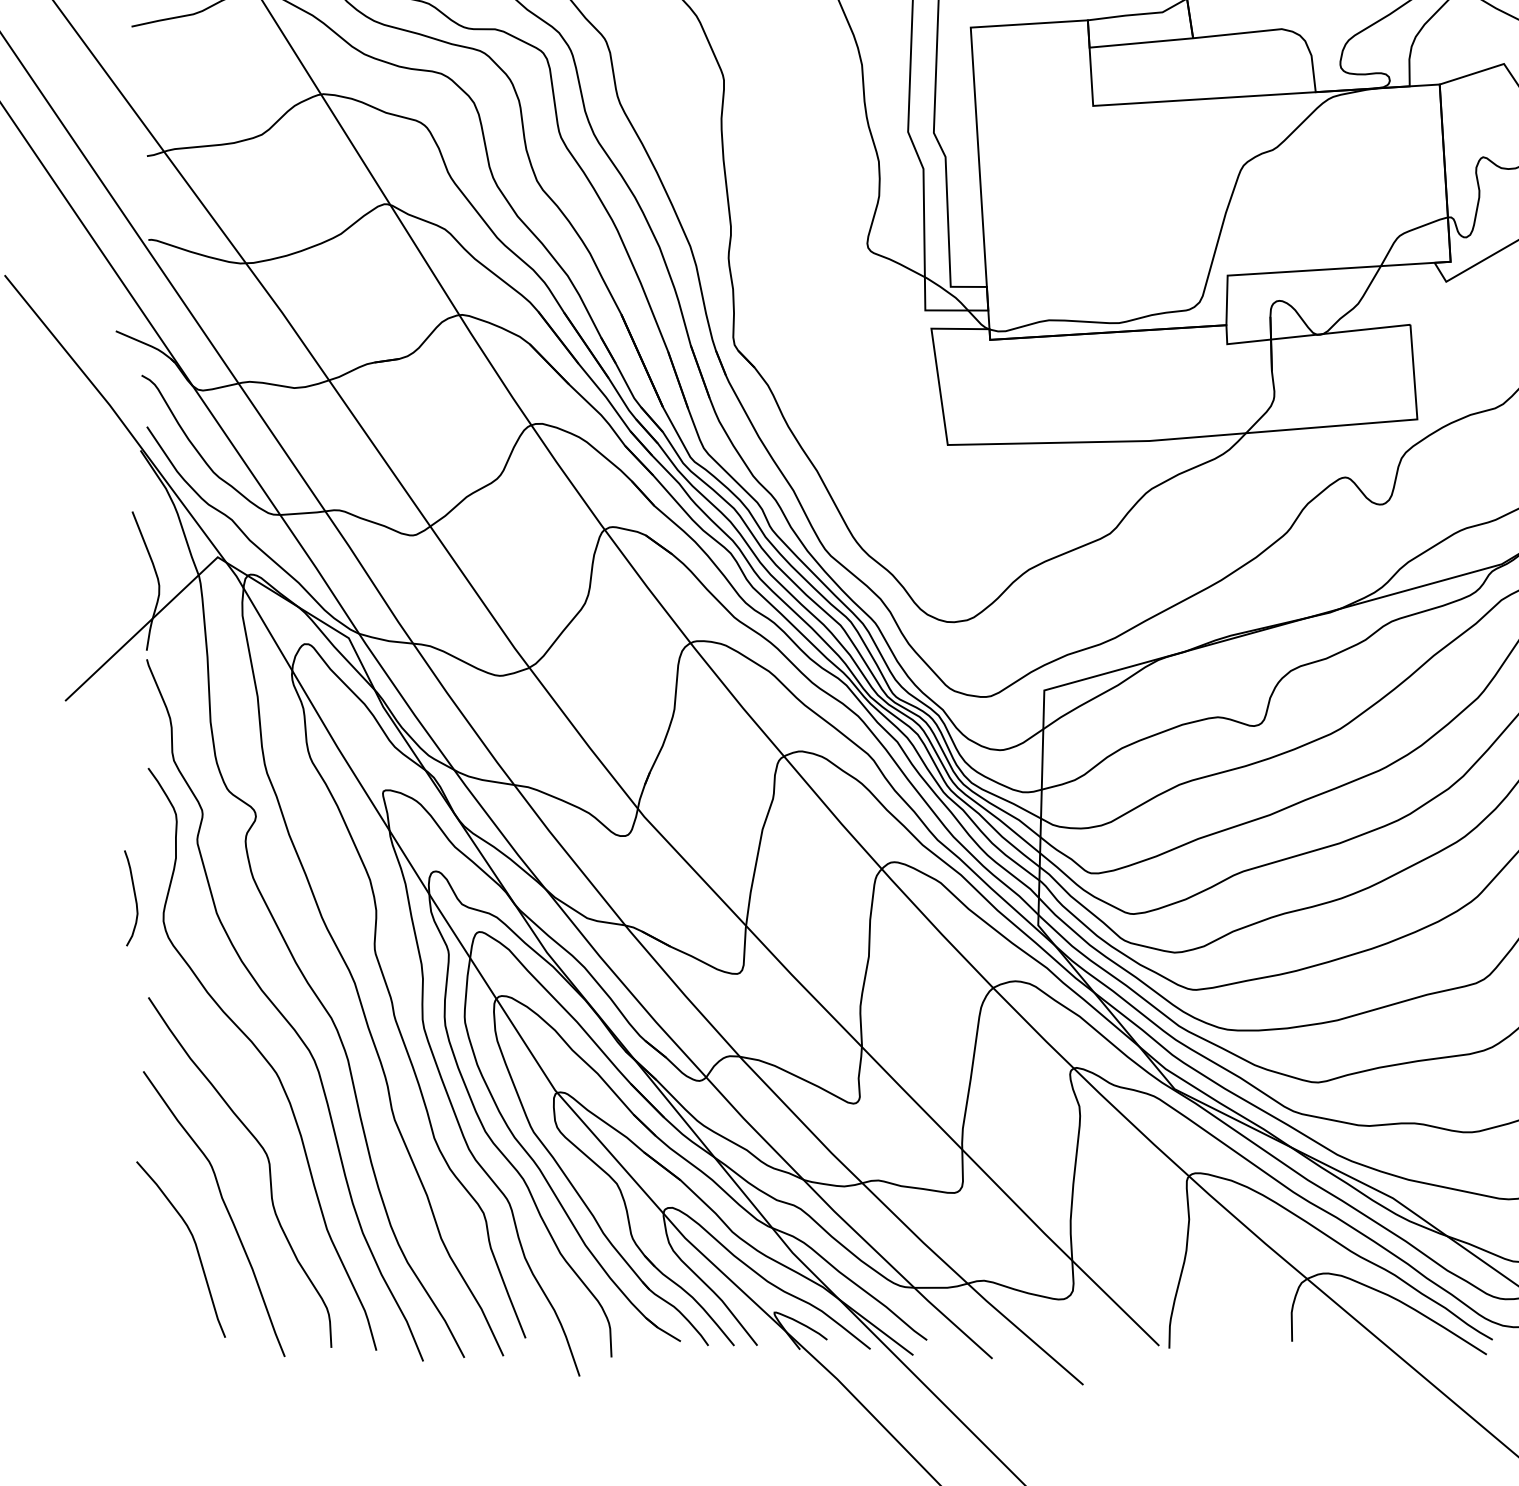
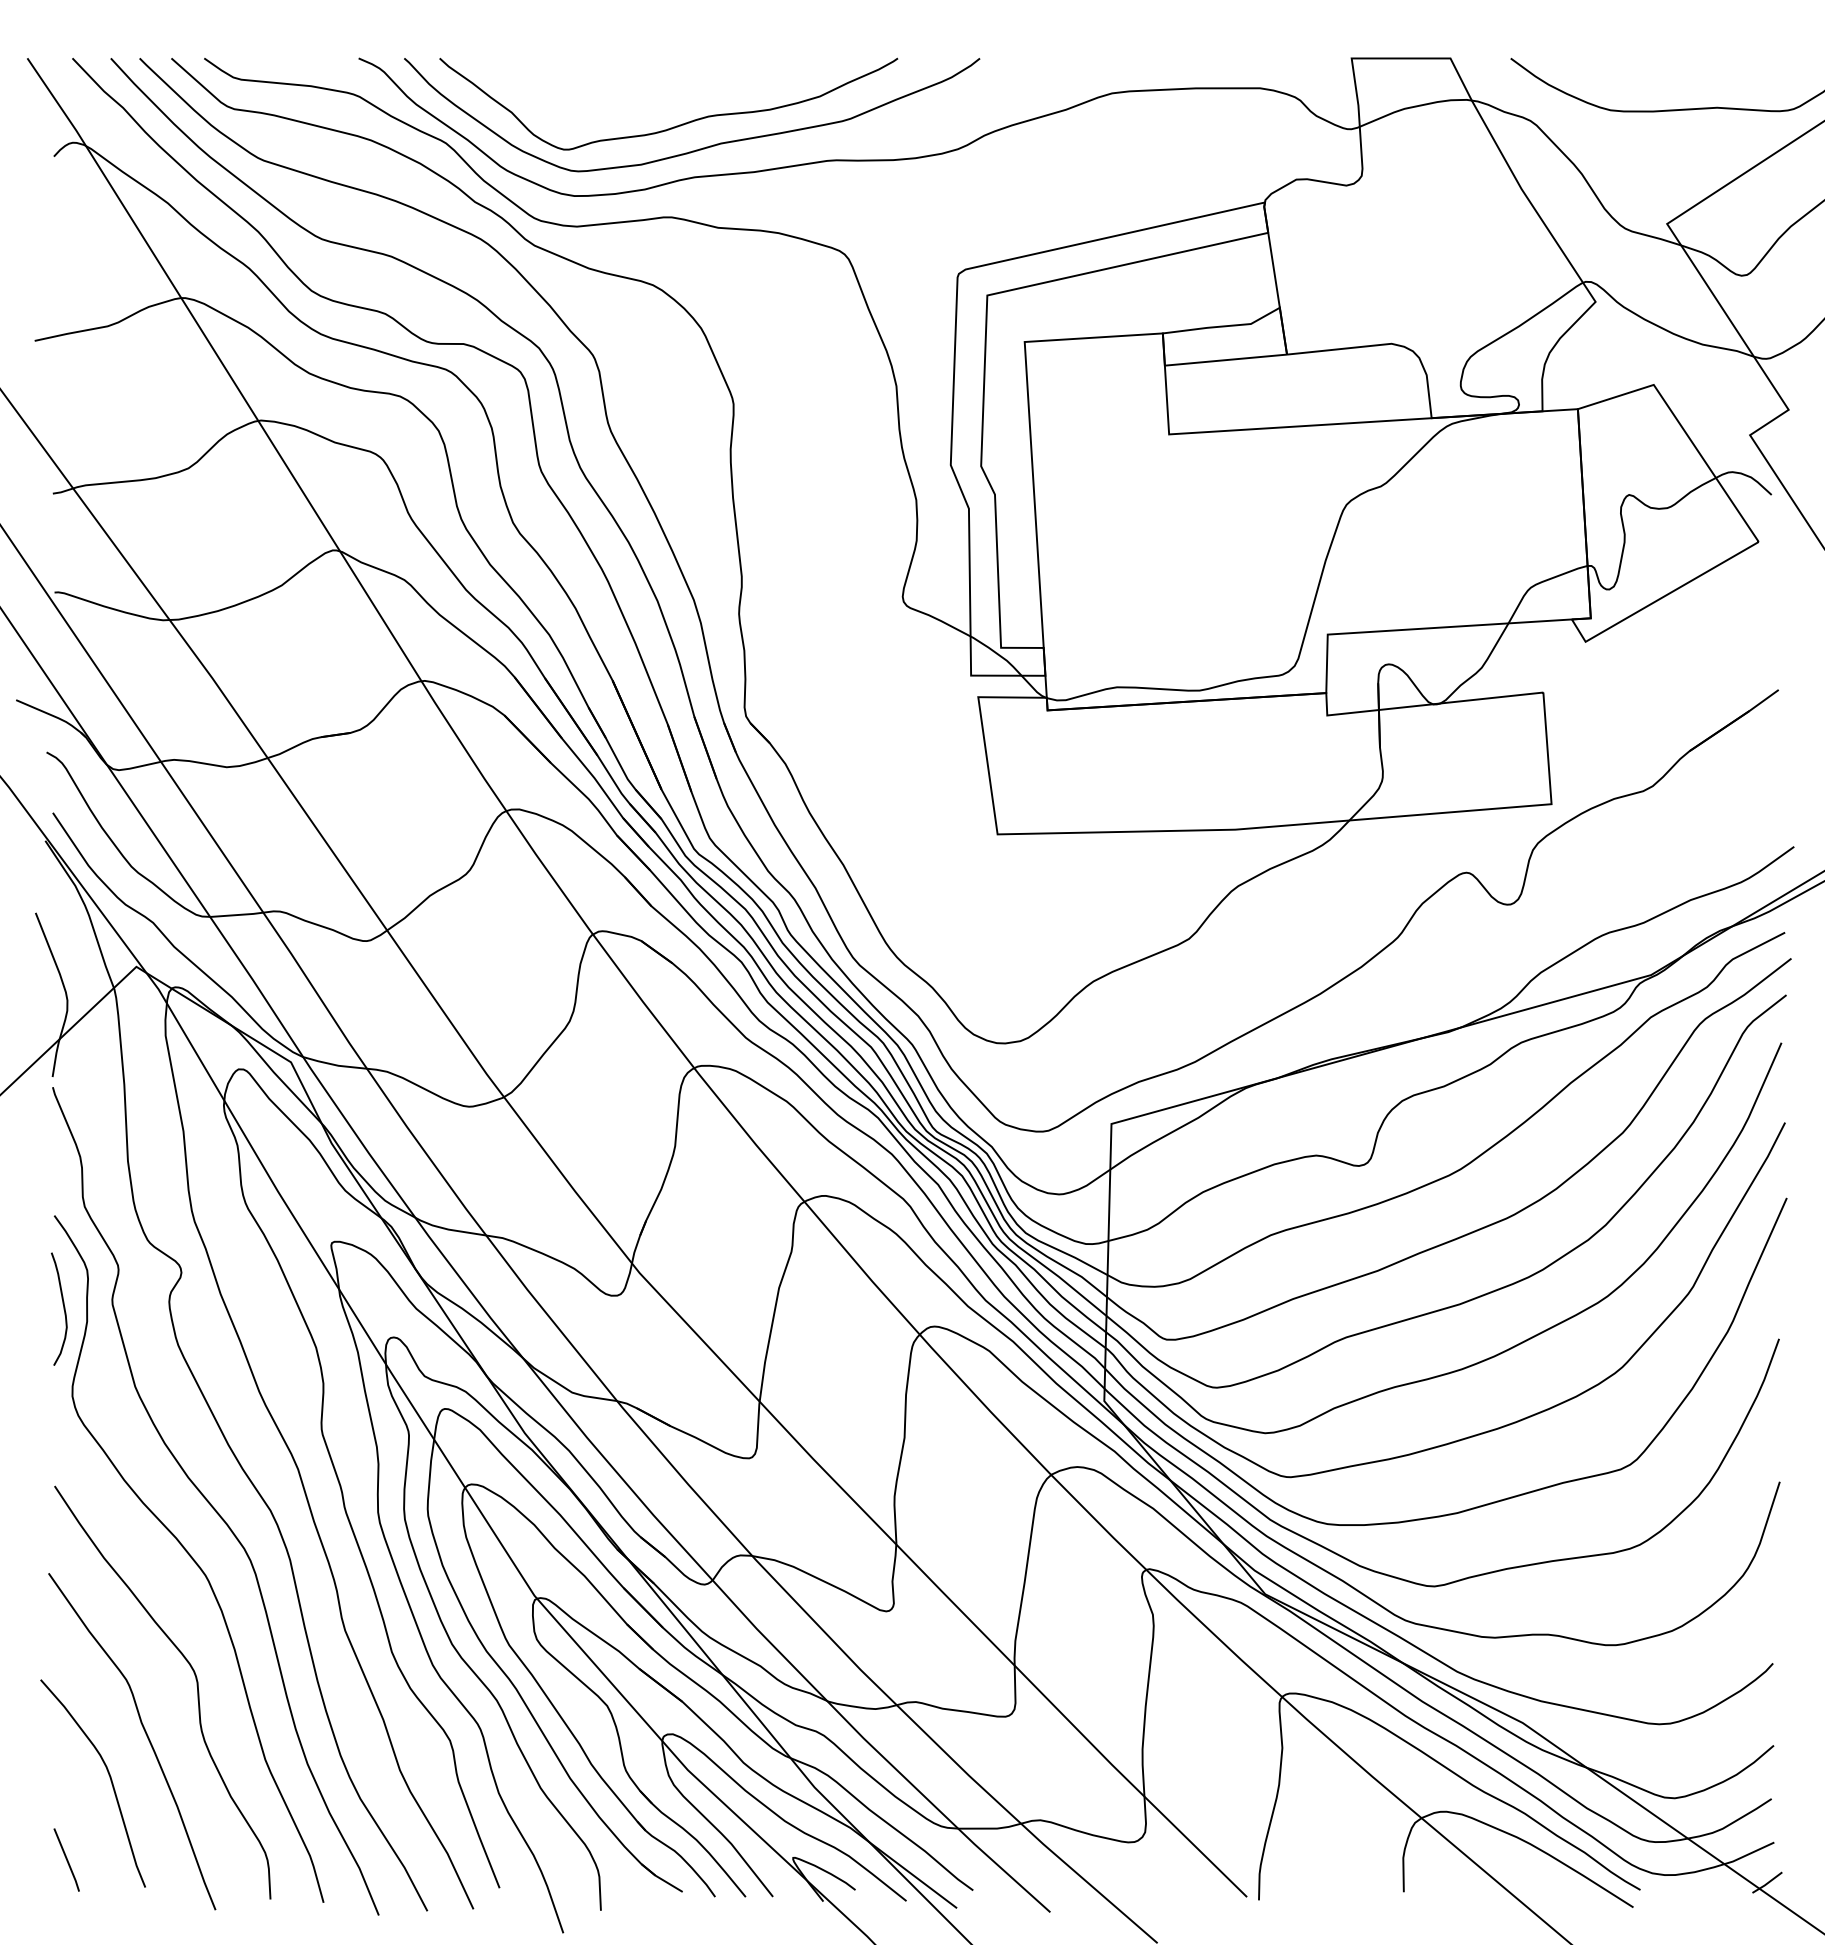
curve: (134, 897) -> (63, 1308), moved
line: (158, 1313) -> (66, 1859), added

